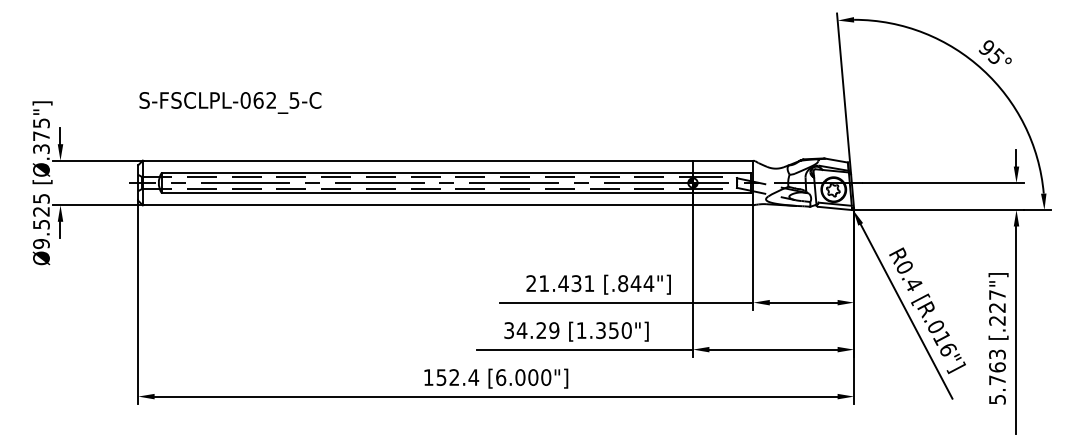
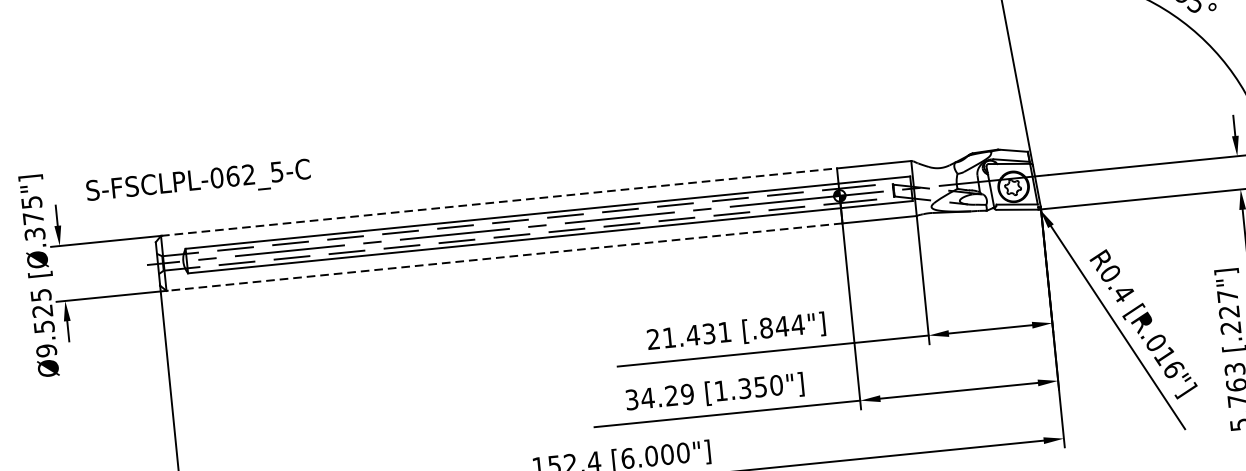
text: (230, 102) -> (198, 182), moved
line: (418, 160) -> (499, 201), solid -> dashed
line: (417, 205) -> (504, 257), solid -> dashed

